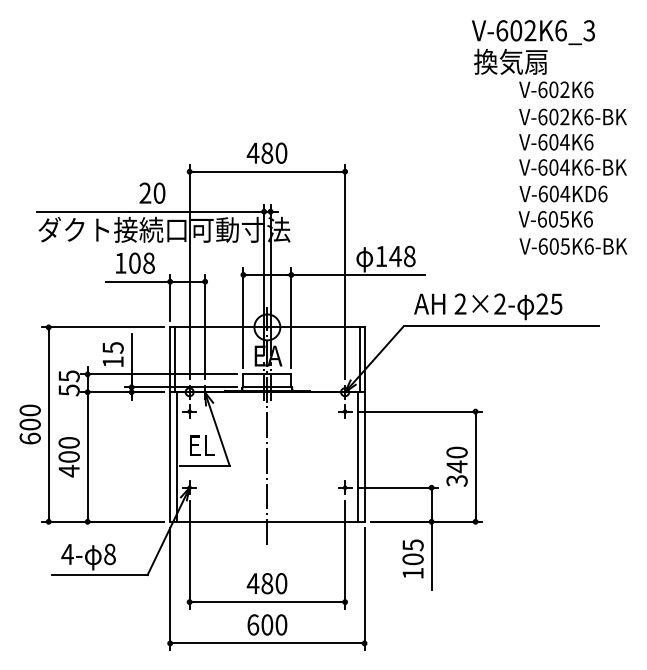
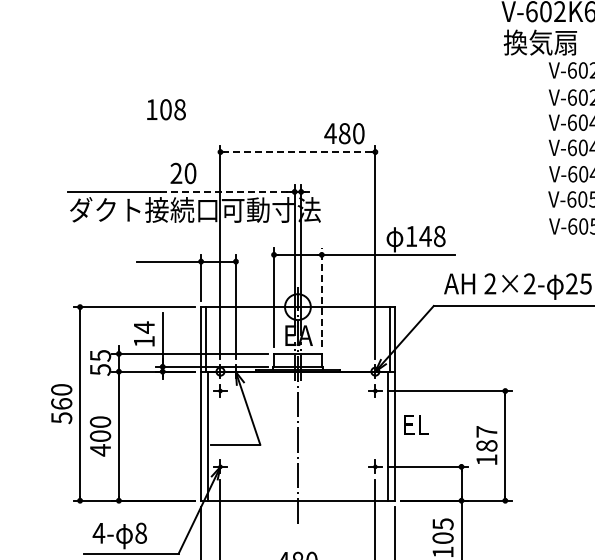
text: (266, 152) -> (343, 132), moved
line: (267, 171) -> (298, 151), solid -> dashed
line: (197, 211) -> (228, 191), solid -> dashed
text: (135, 262) -> (166, 108), moved
line: (291, 318) -> (321, 298), solid -> dashed
text: (112, 347) -> (143, 327), 15 -> 14
text: (29, 431) -> (60, 410), 600 -> 560
text: (202, 445) -> (416, 424), moved
text: (456, 466) -> (486, 445), 340 -> 187

